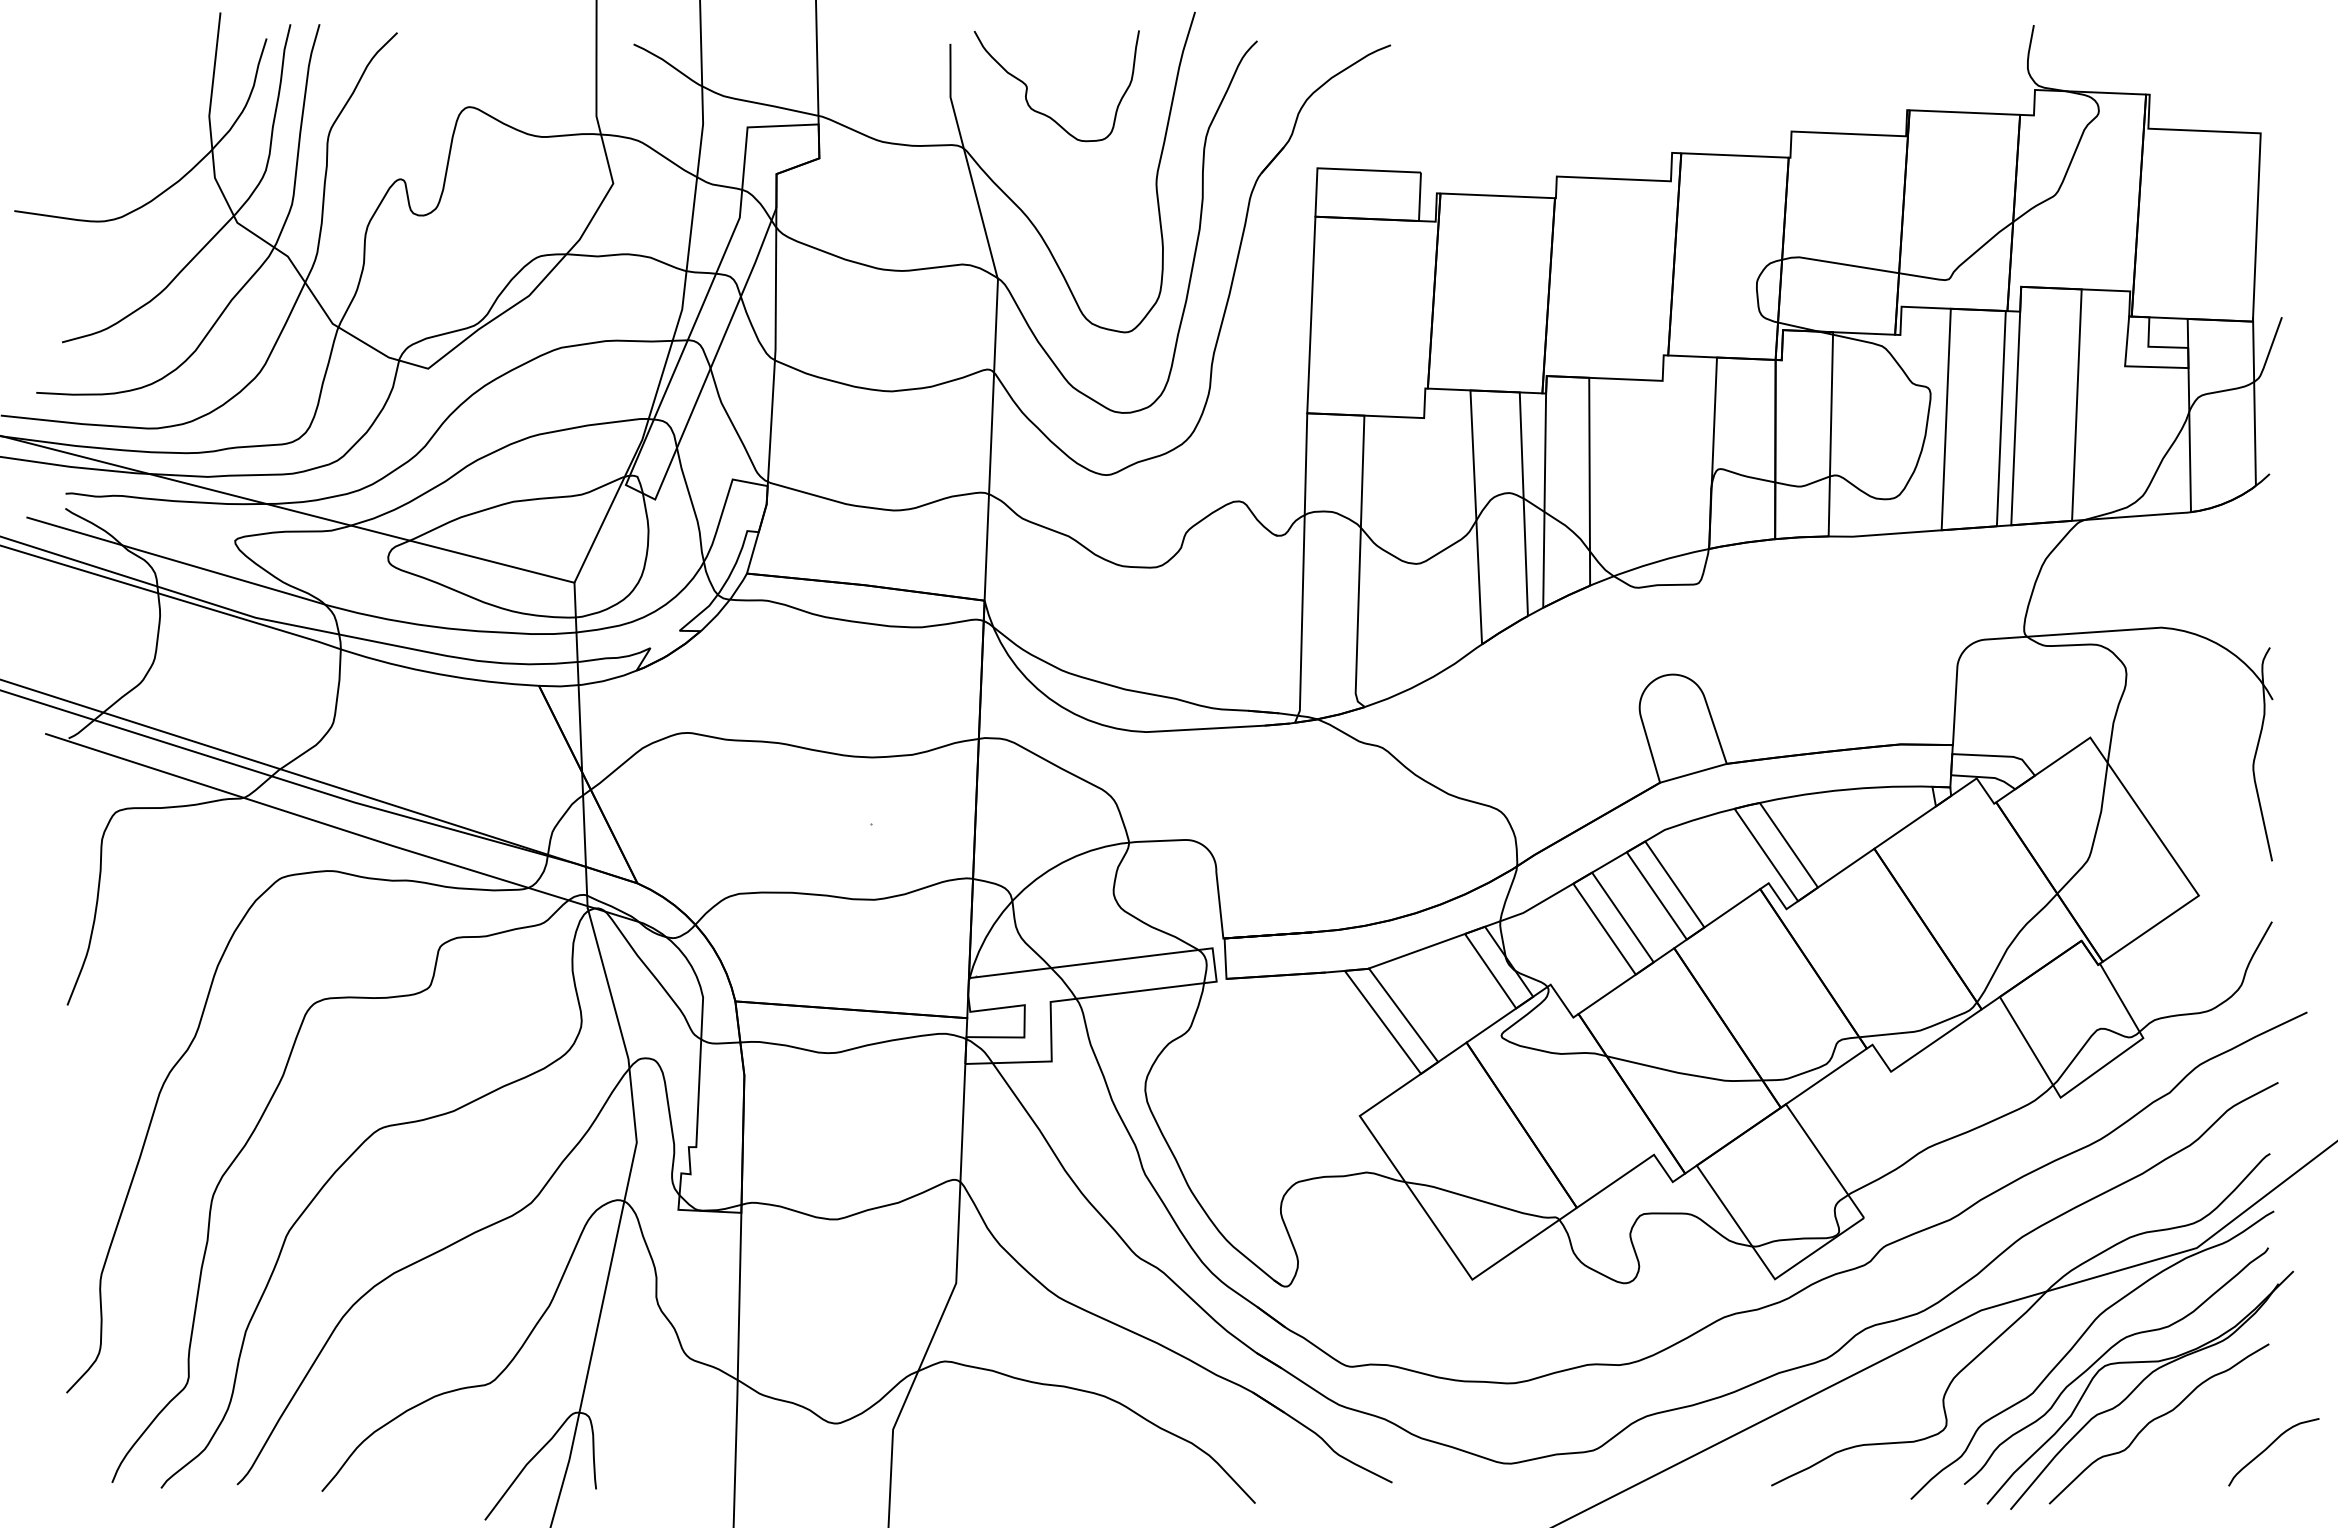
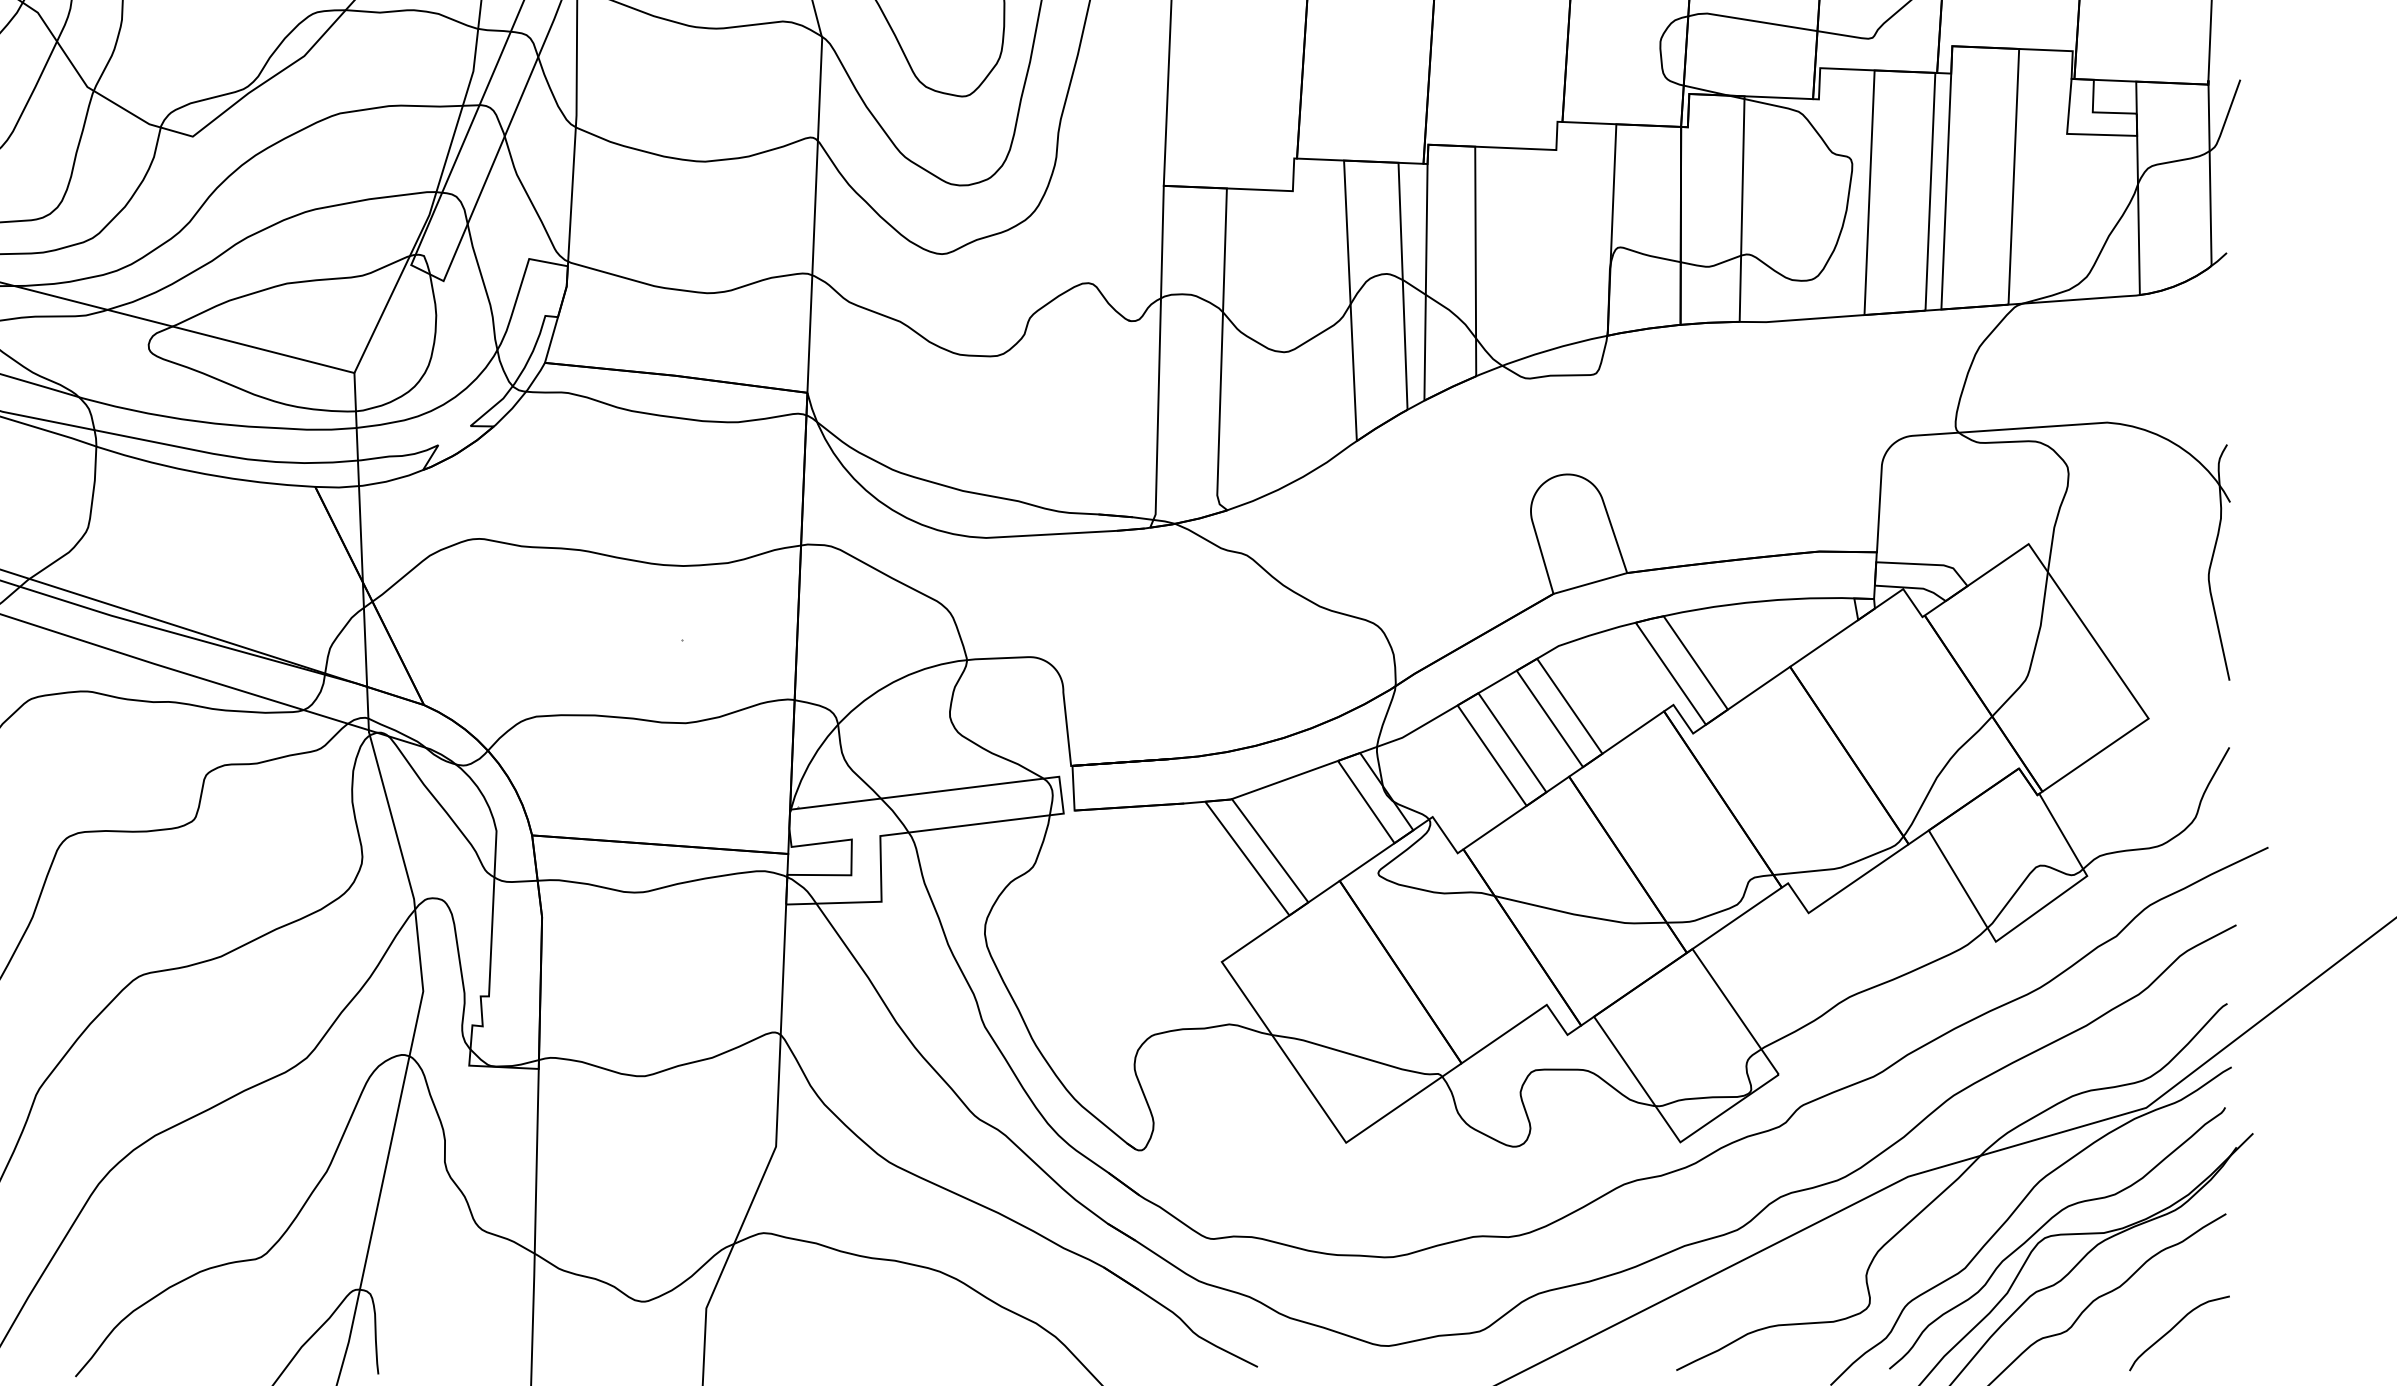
curve: (2269, 1447) -> (2174, 1328), moved

